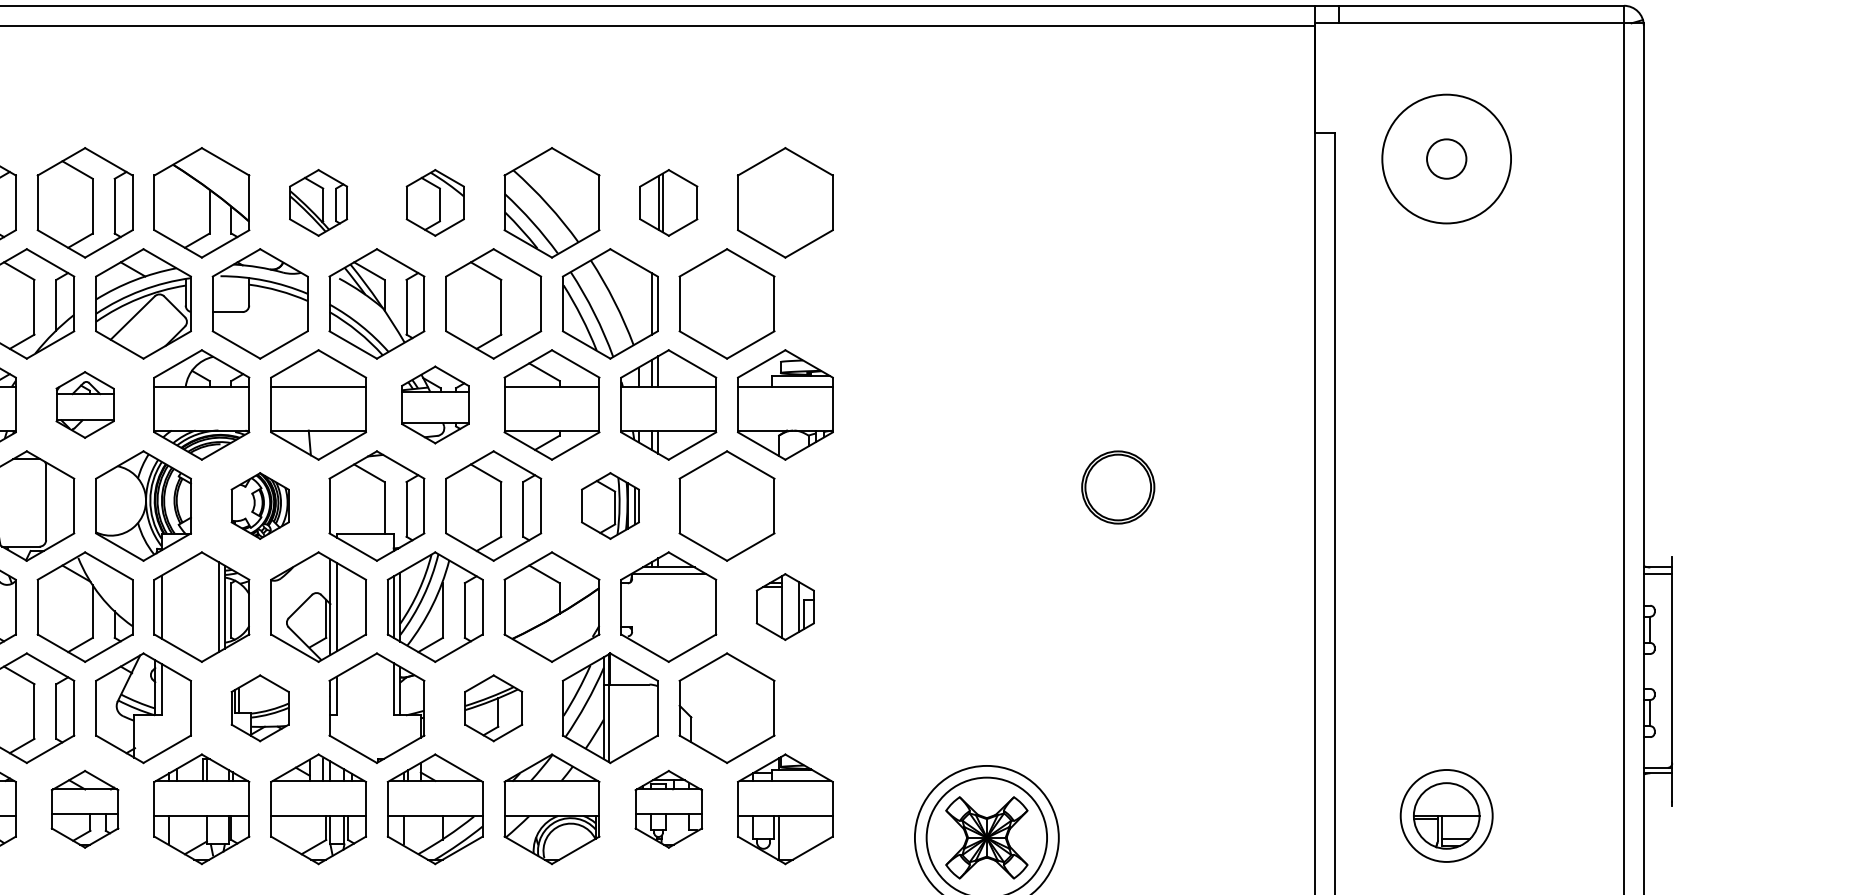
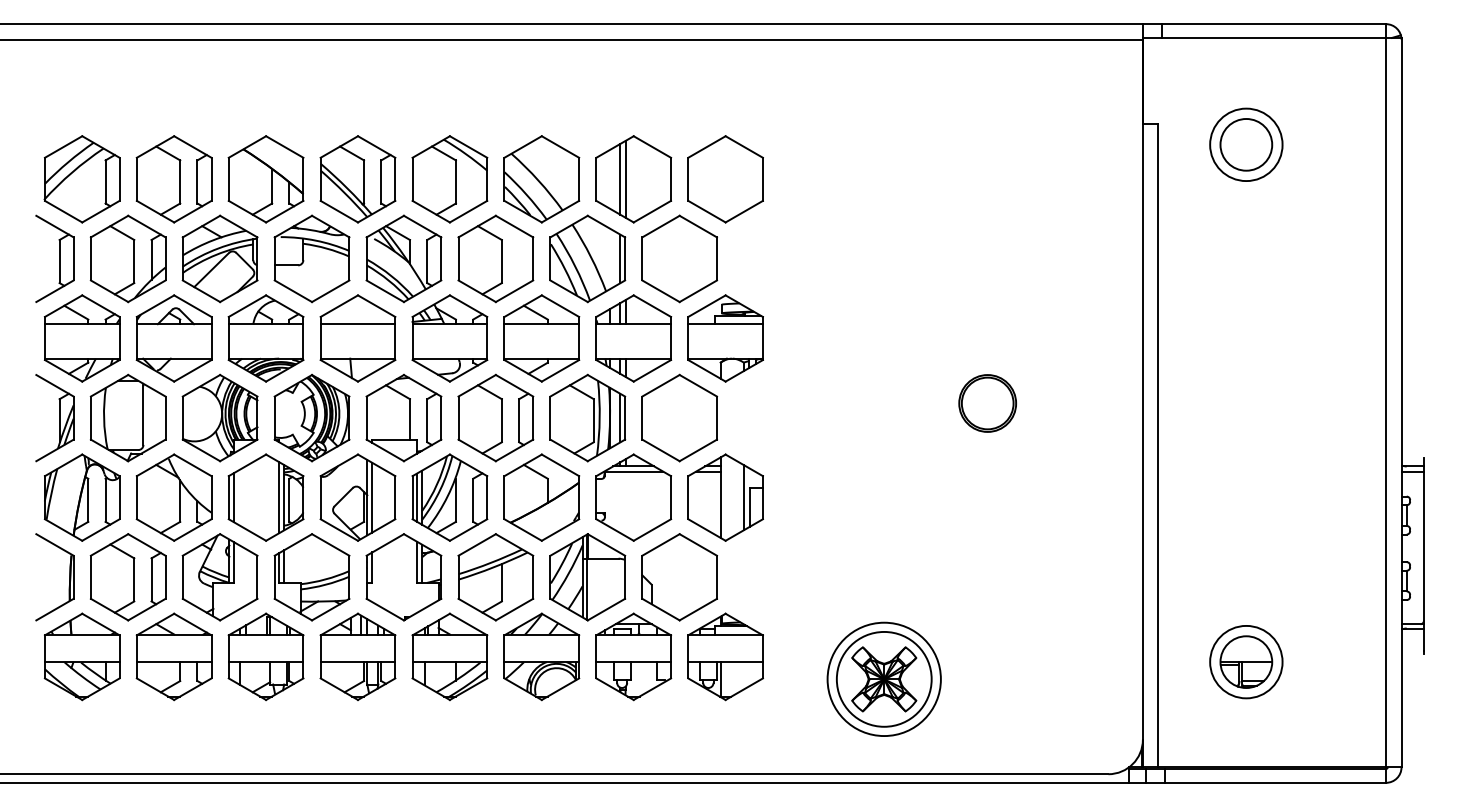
circle: (1446, 158) -> (1246, 144), size x0.71
circle: (1446, 158) -> (1246, 144), size x1.67
part: (317, 203) -> (357, 179), size x1.67
part: (434, 203) -> (449, 179), size x1.67
part: (668, 203) -> (633, 179), size x1.67
part: (84, 404) -> (173, 338), size x1.67
part: (434, 404) -> (449, 338), size x1.43
part: (259, 505) -> (311, 417), size x1.67
part: (610, 505) -> (587, 417), size x1.67
part: (785, 606) -> (725, 497), size x1.67
part: (259, 708) -> (311, 577), size x1.67
part: (493, 708) -> (495, 577), size x1.67
part: (84, 808) -> (173, 656), size x1.43
part: (668, 808) -> (633, 656), size x1.43

